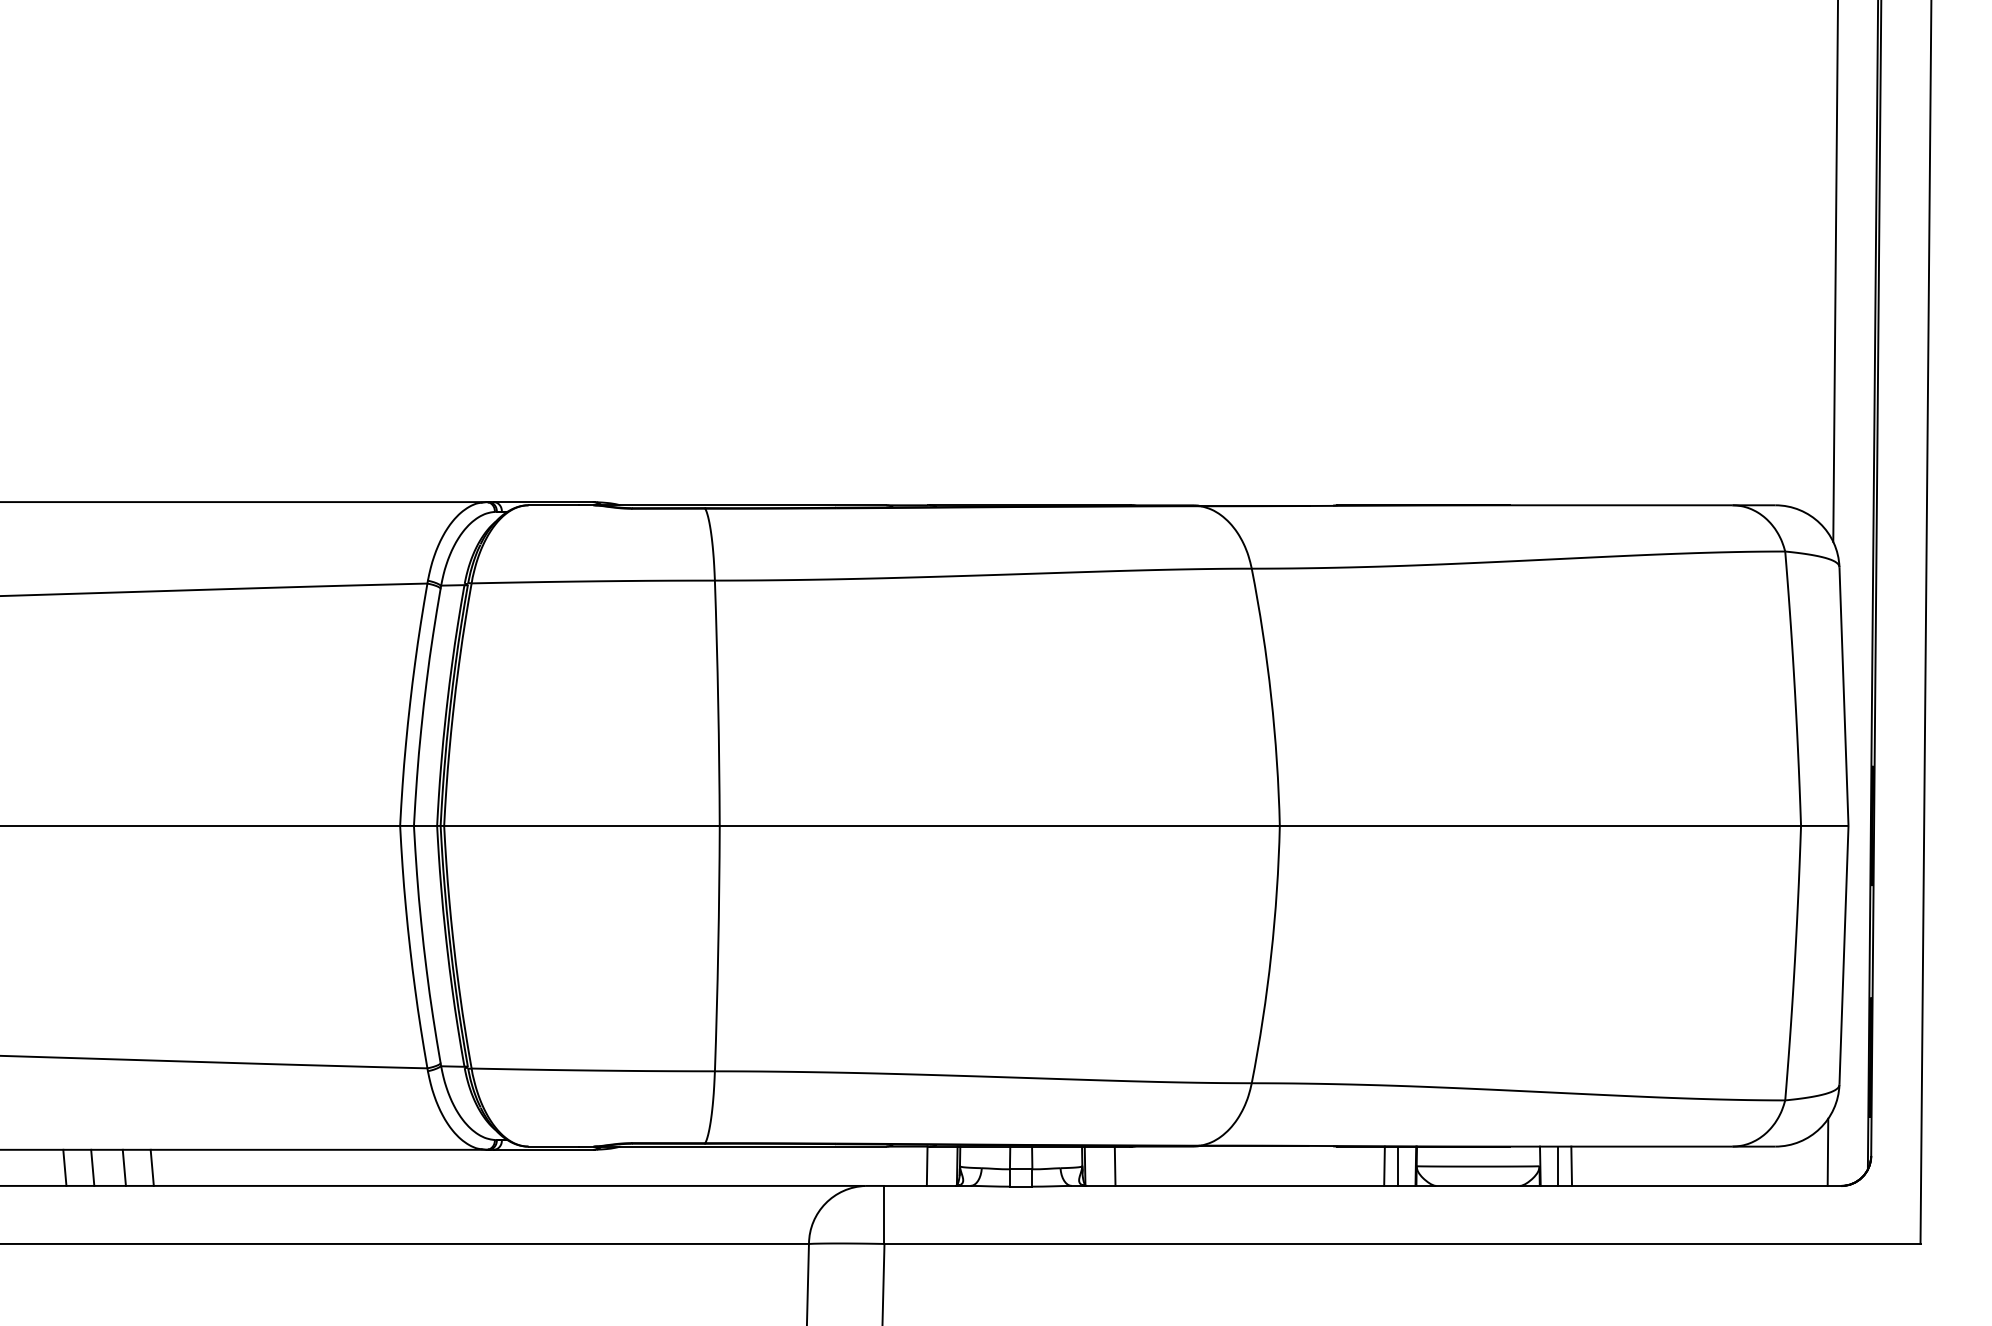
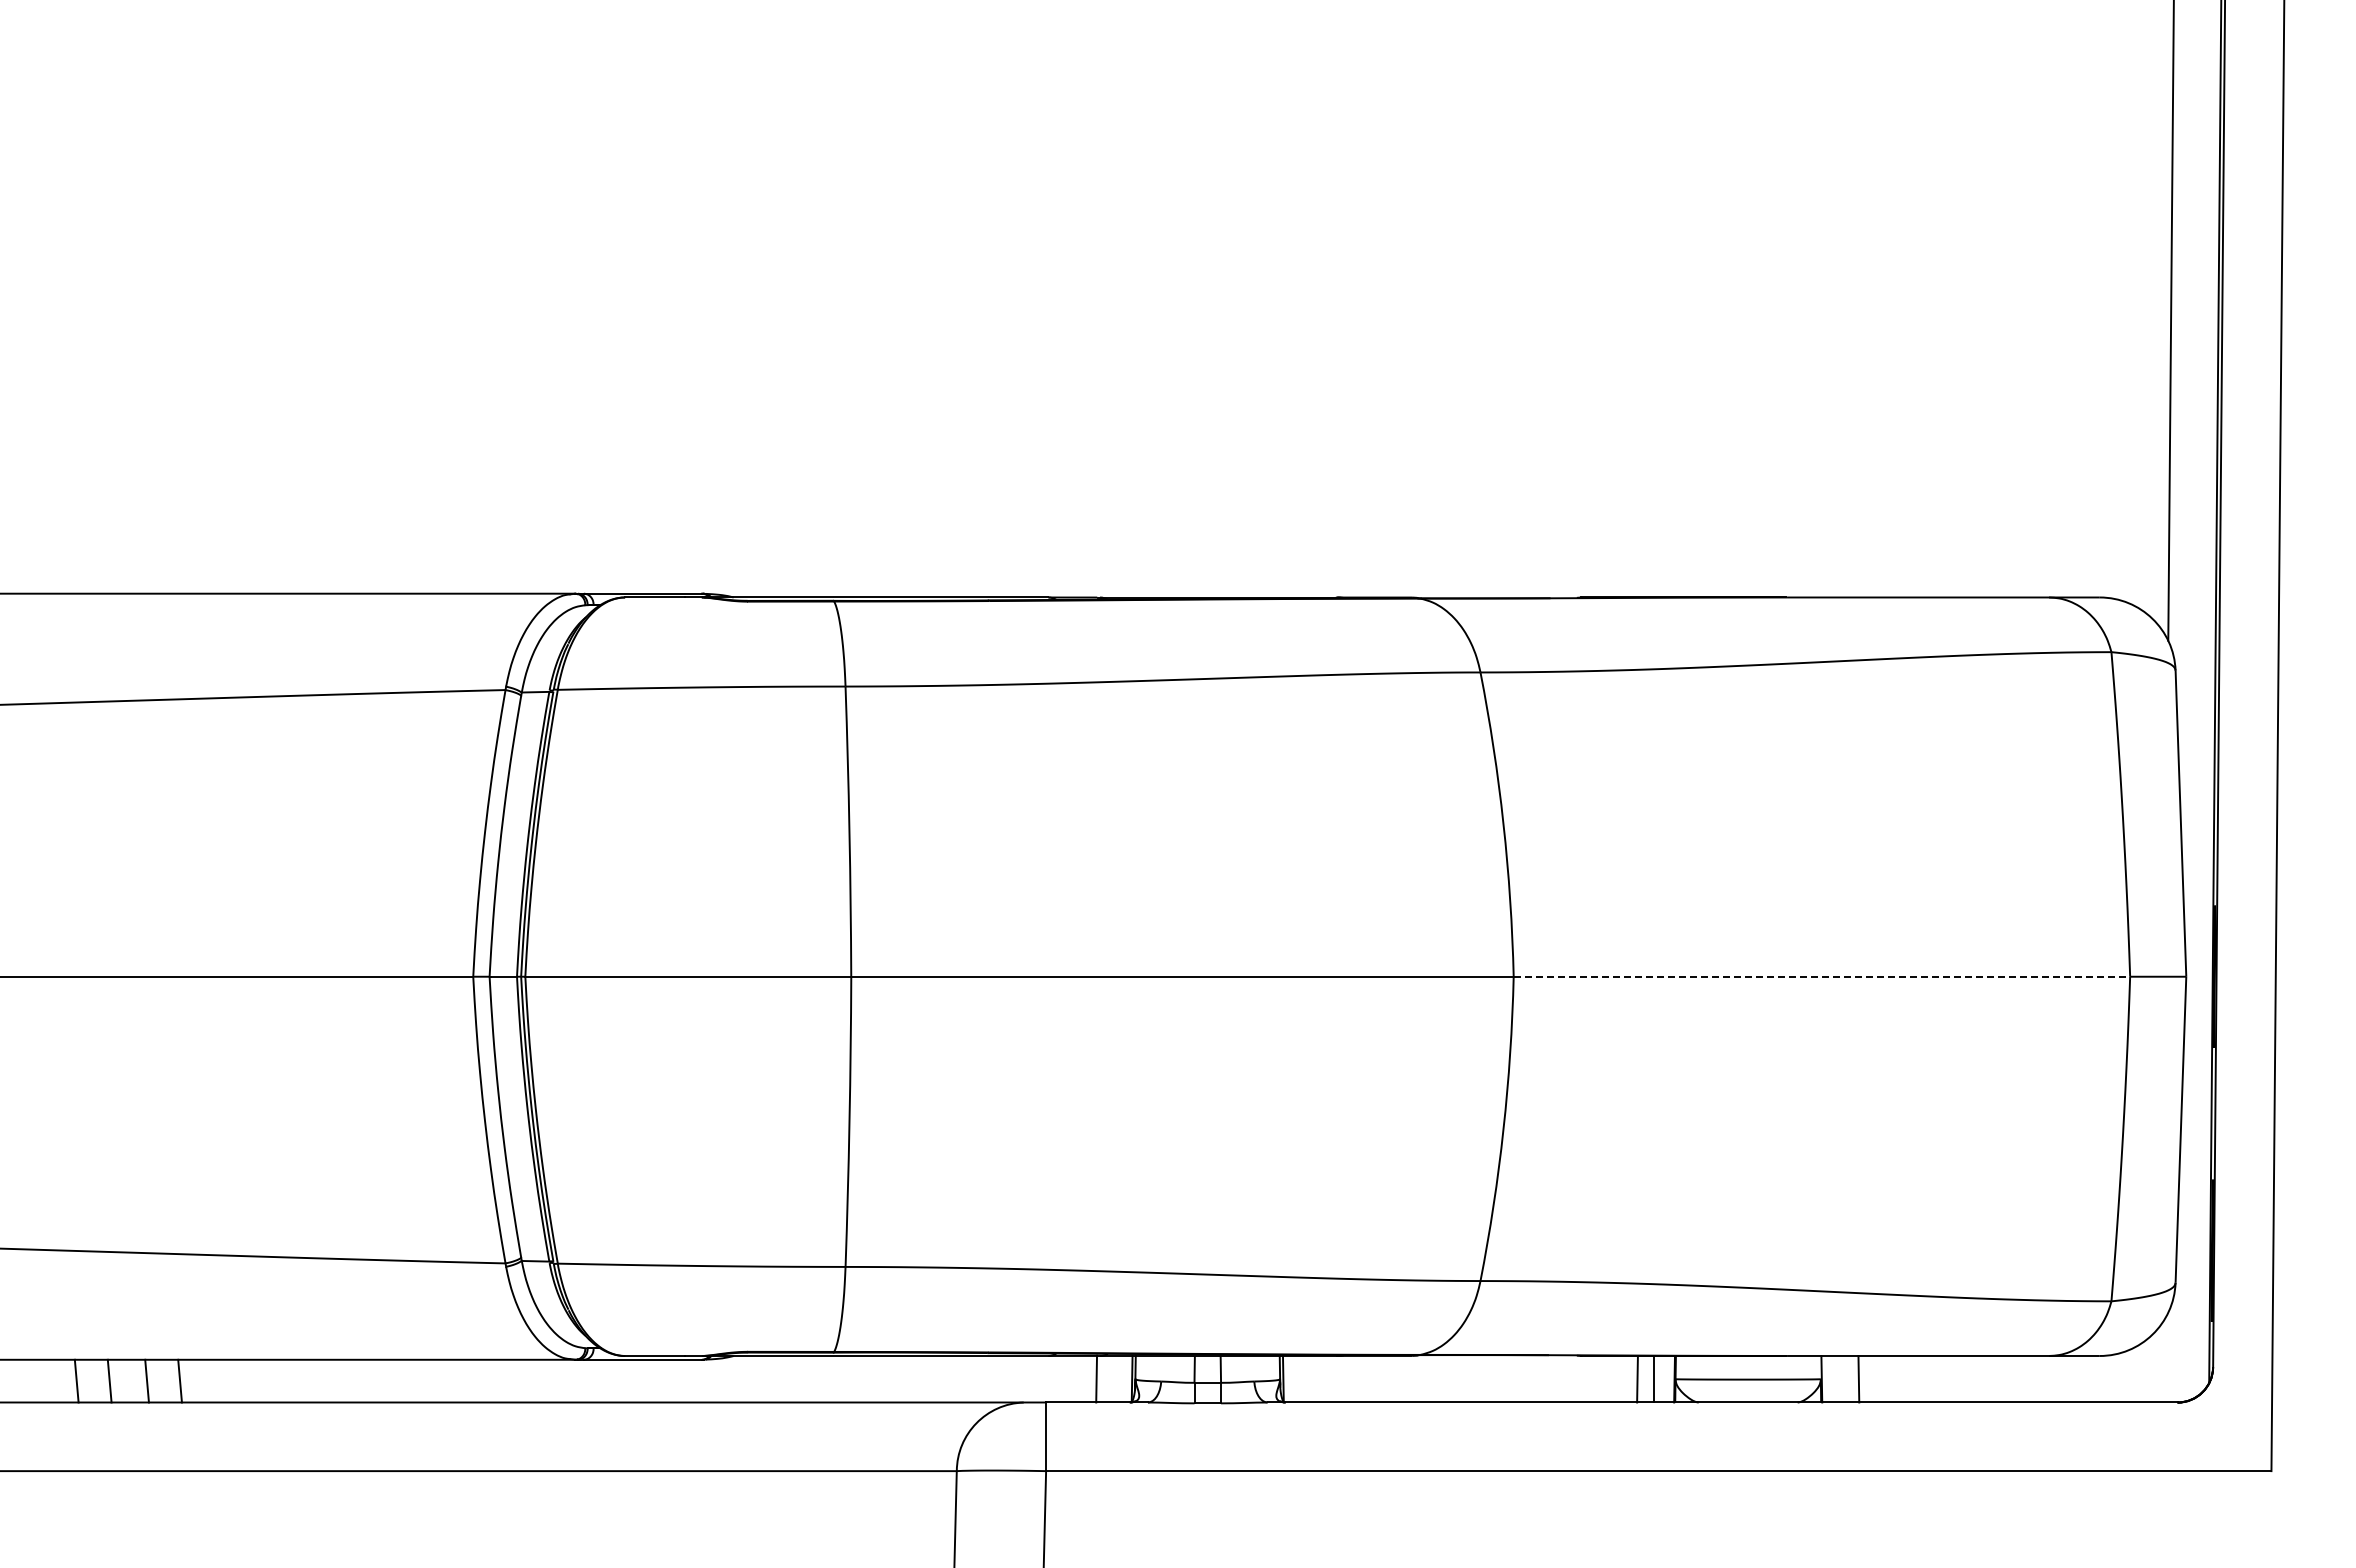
line: (1540, 825) -> (1822, 976), solid -> dashed
line: (1827, 1152) -> (2161, 1362), removed
line: (1114, 1165) -> (1318, 1378), removed
line: (1557, 1165) -> (1842, 1378), removed

